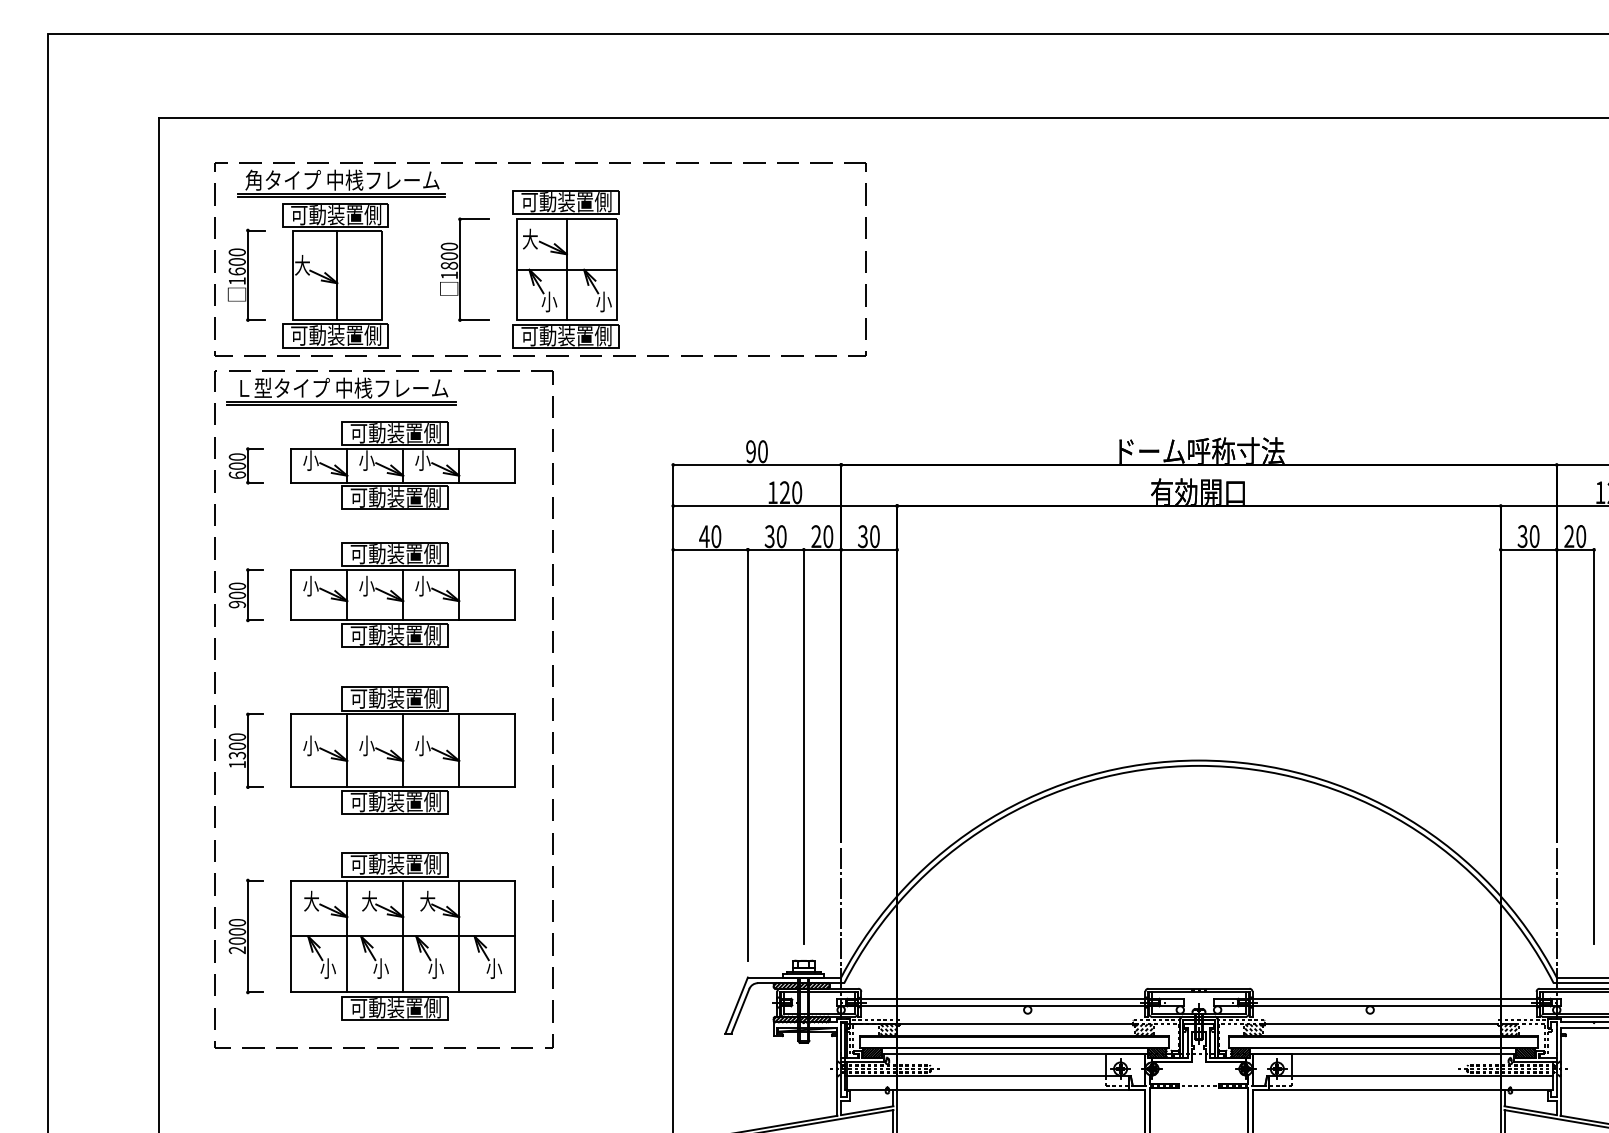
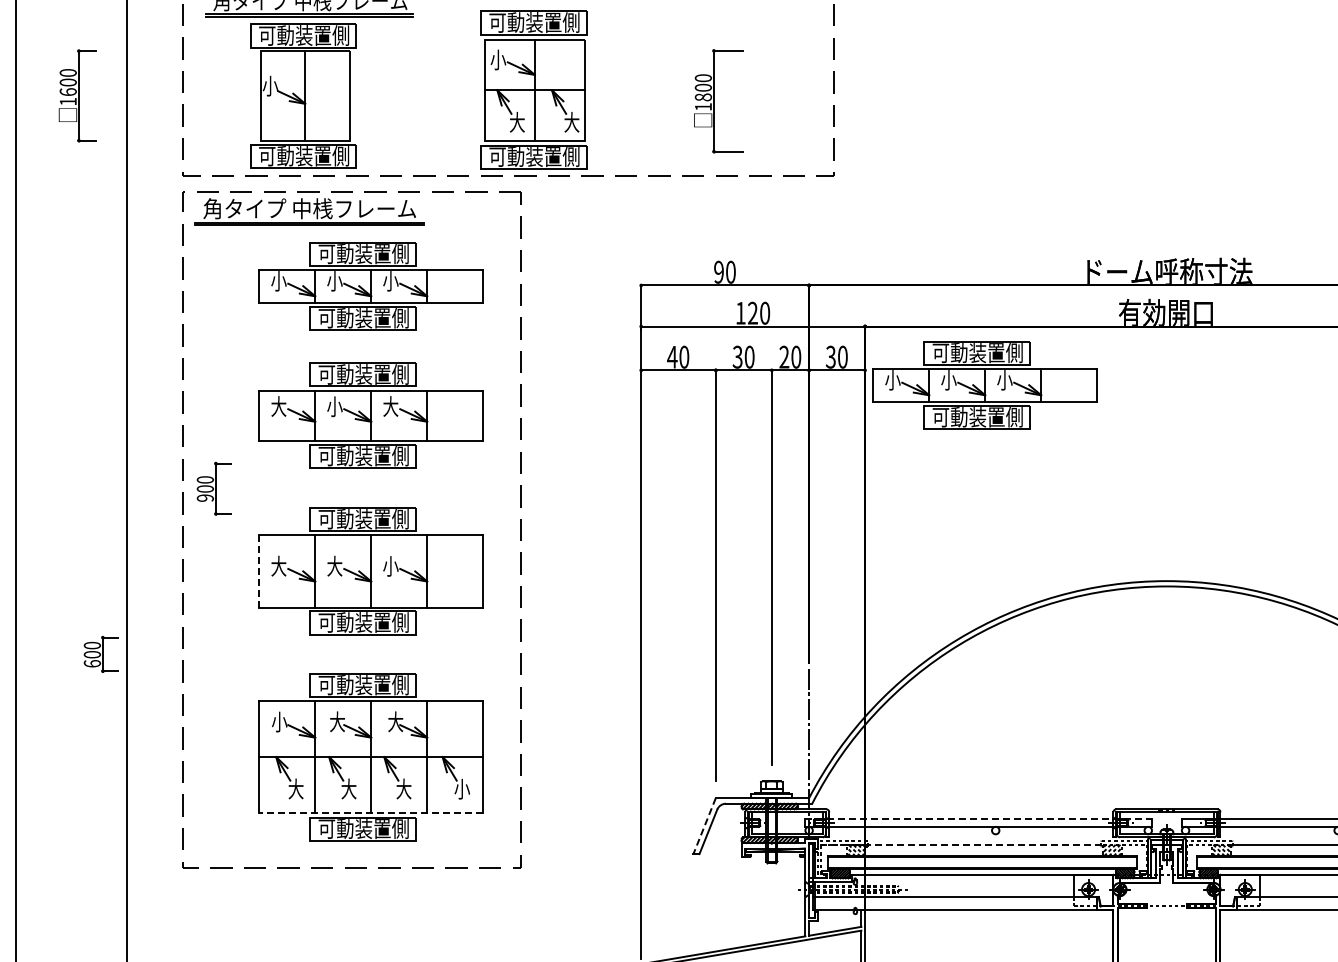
text: (530, 238) -> (498, 59), 大 -> 小
text: (302, 265) -> (270, 86), 大 -> 小
part: (464, 269) -> (718, 101), moved
part: (246, 274) -> (77, 95), moved
text: (549, 301) -> (517, 122), 小 -> 大
text: (603, 301) -> (571, 122), 小 -> 大
text: (341, 387) -> (309, 208), Ｌ型タイプ 中桟フレーム -> 角タイプ 中桟フレーム
part: (245, 465) -> (100, 654), moved
part: (1016, 564) -> (984, 385), added
text: (310, 585) -> (278, 406), 小 -> 大
text: (422, 585) -> (390, 406), 小 -> 大
part: (245, 595) -> (213, 489), moved
text: (310, 745) -> (278, 566), 小 -> 大
text: (366, 745) -> (334, 566), 小 -> 大
part: (245, 750) -> (213, 571), removed
line: (291, 750) -> (259, 571), solid -> dashed
text: (311, 900) -> (279, 721), 大 -> 小
part: (245, 936) -> (213, 757), removed
text: (327, 968) -> (295, 789), 小 -> 大
text: (380, 968) -> (348, 789), 小 -> 大
text: (435, 968) -> (403, 789), 小 -> 大
line: (403, 992) -> (371, 813), solid -> dashed
line: (1011, 998) -> (979, 819), solid -> dashed
line: (736, 1006) -> (704, 827), solid -> dashed
line: (988, 1024) -> (956, 845), solid -> dashed

